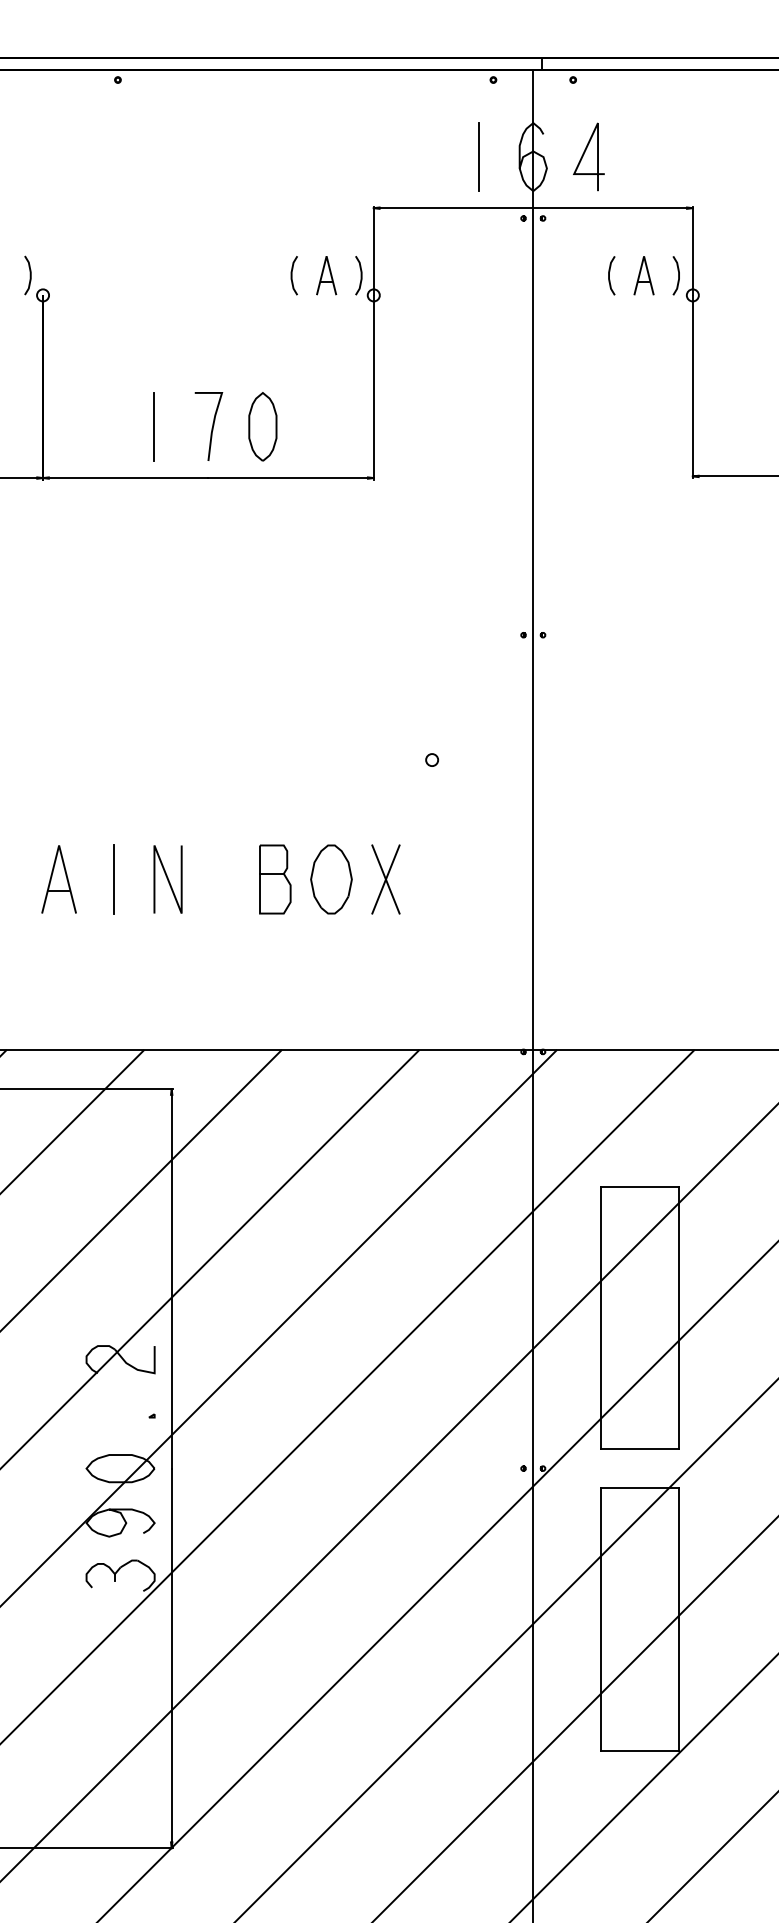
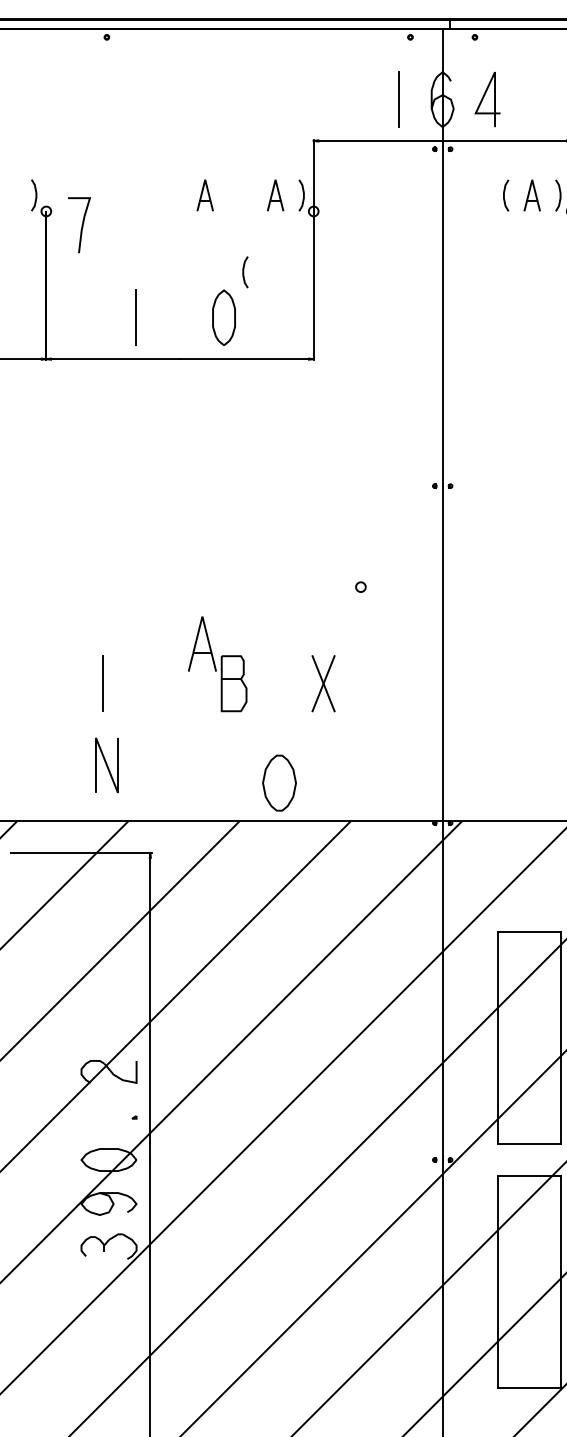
part: (239, 275) -> (205, 195), added
curve: (292, 275) -> (243, 272), moved
curve: (211, 428) -> (81, 226), moved
part: (58, 879) -> (201, 644), moved
line: (167, 879) -> (106, 765), moved
part: (331, 879) -> (279, 783), moved

